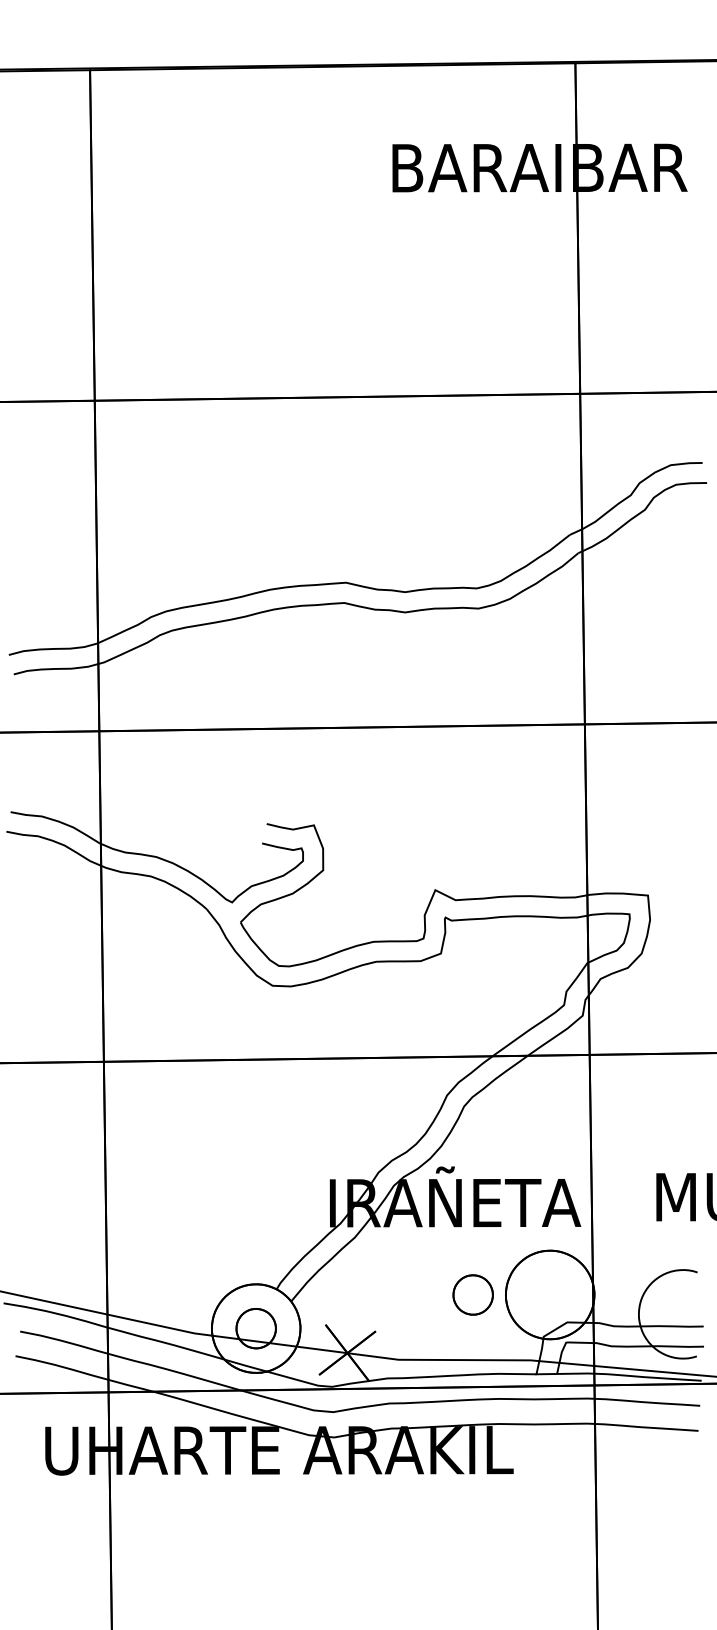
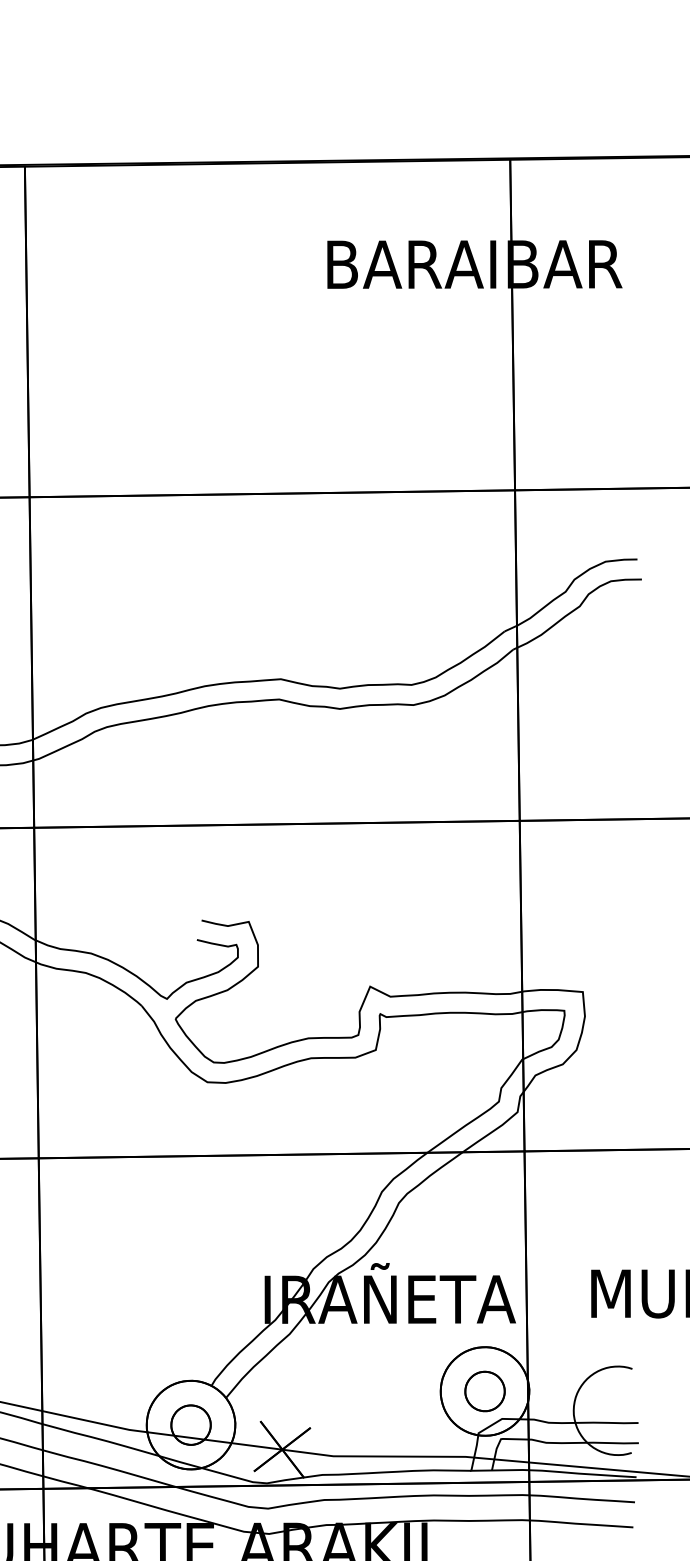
part: (472, 1294) -> (484, 1391), moved

